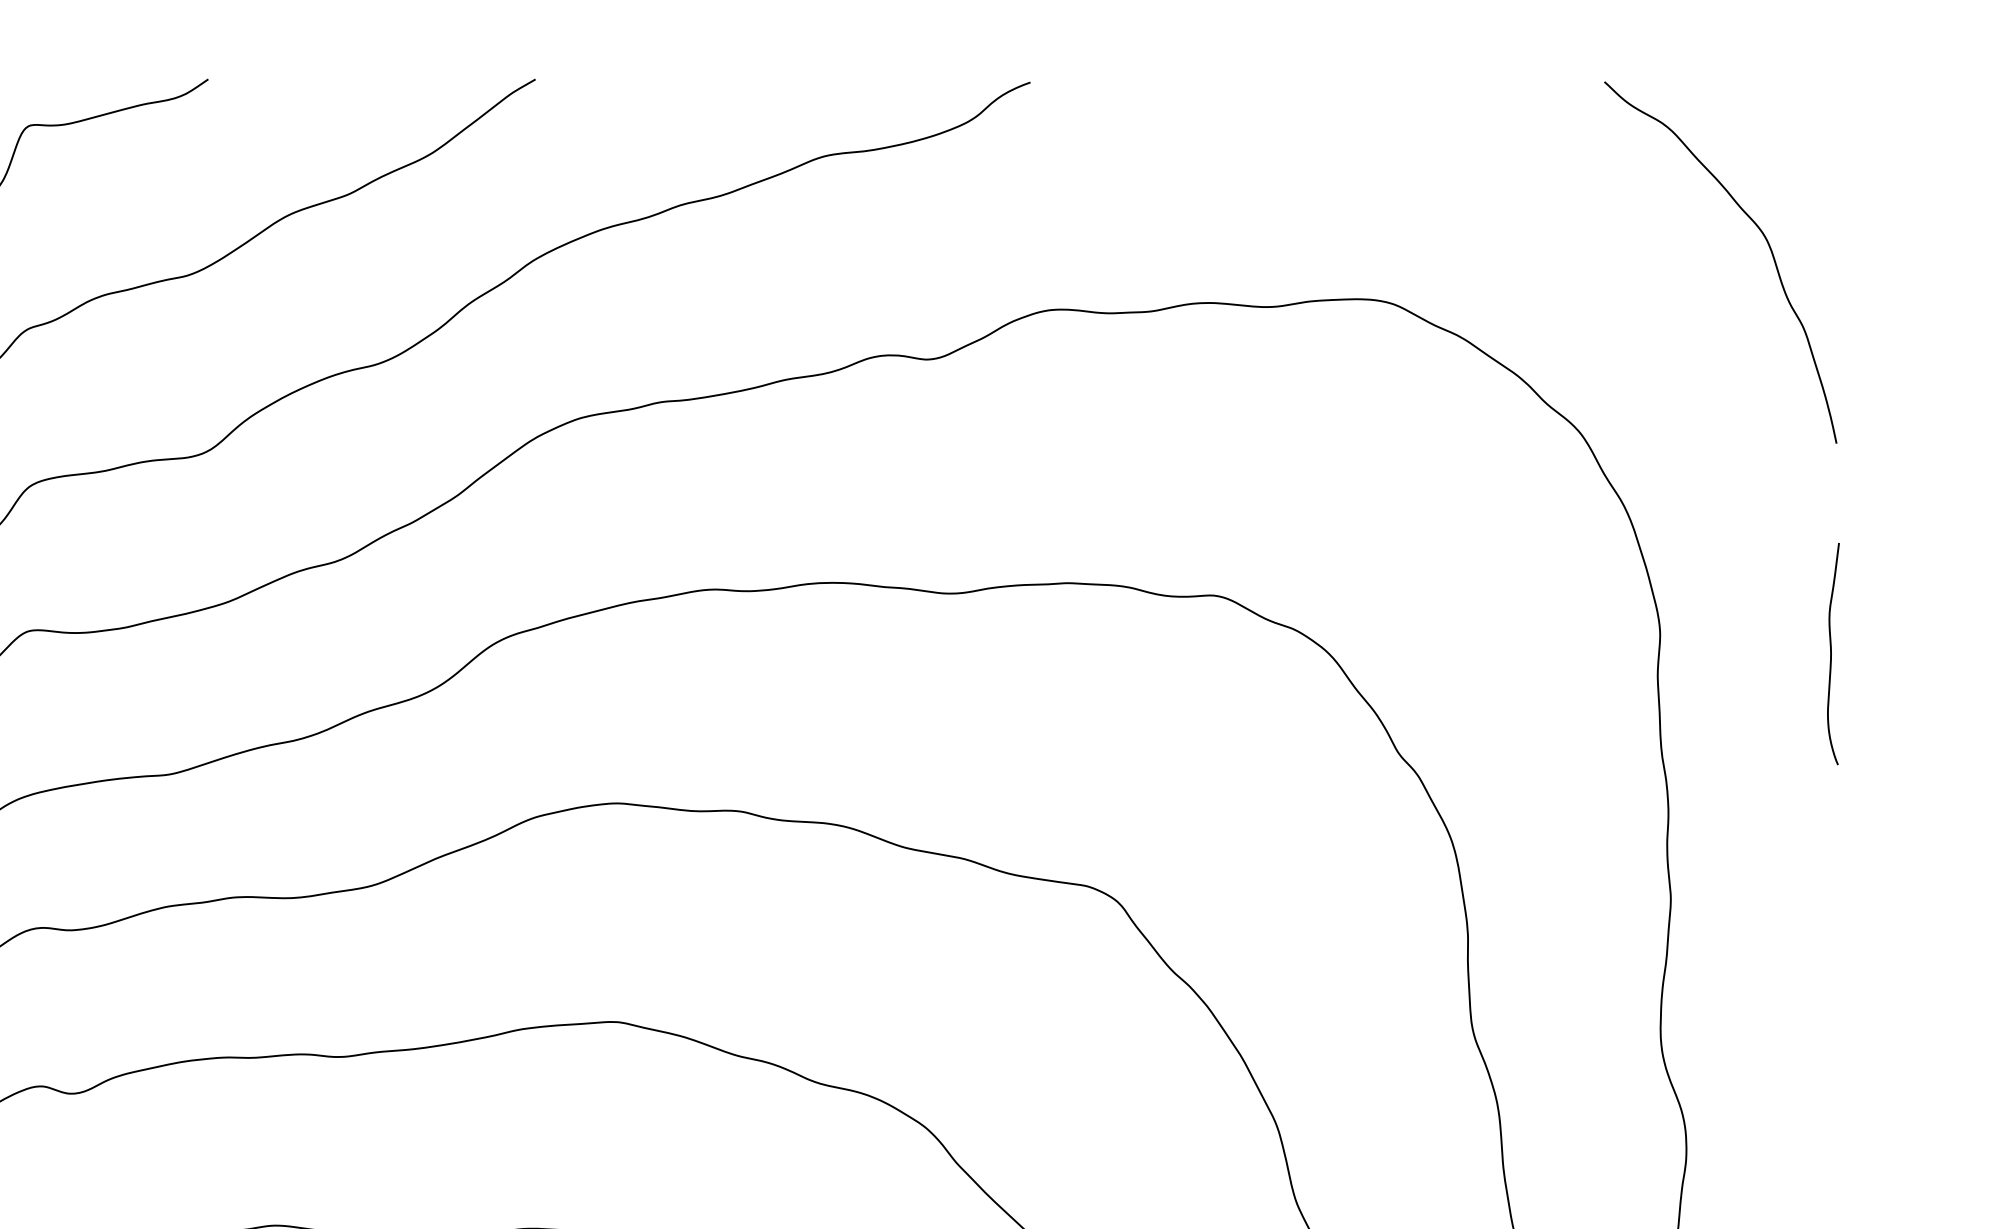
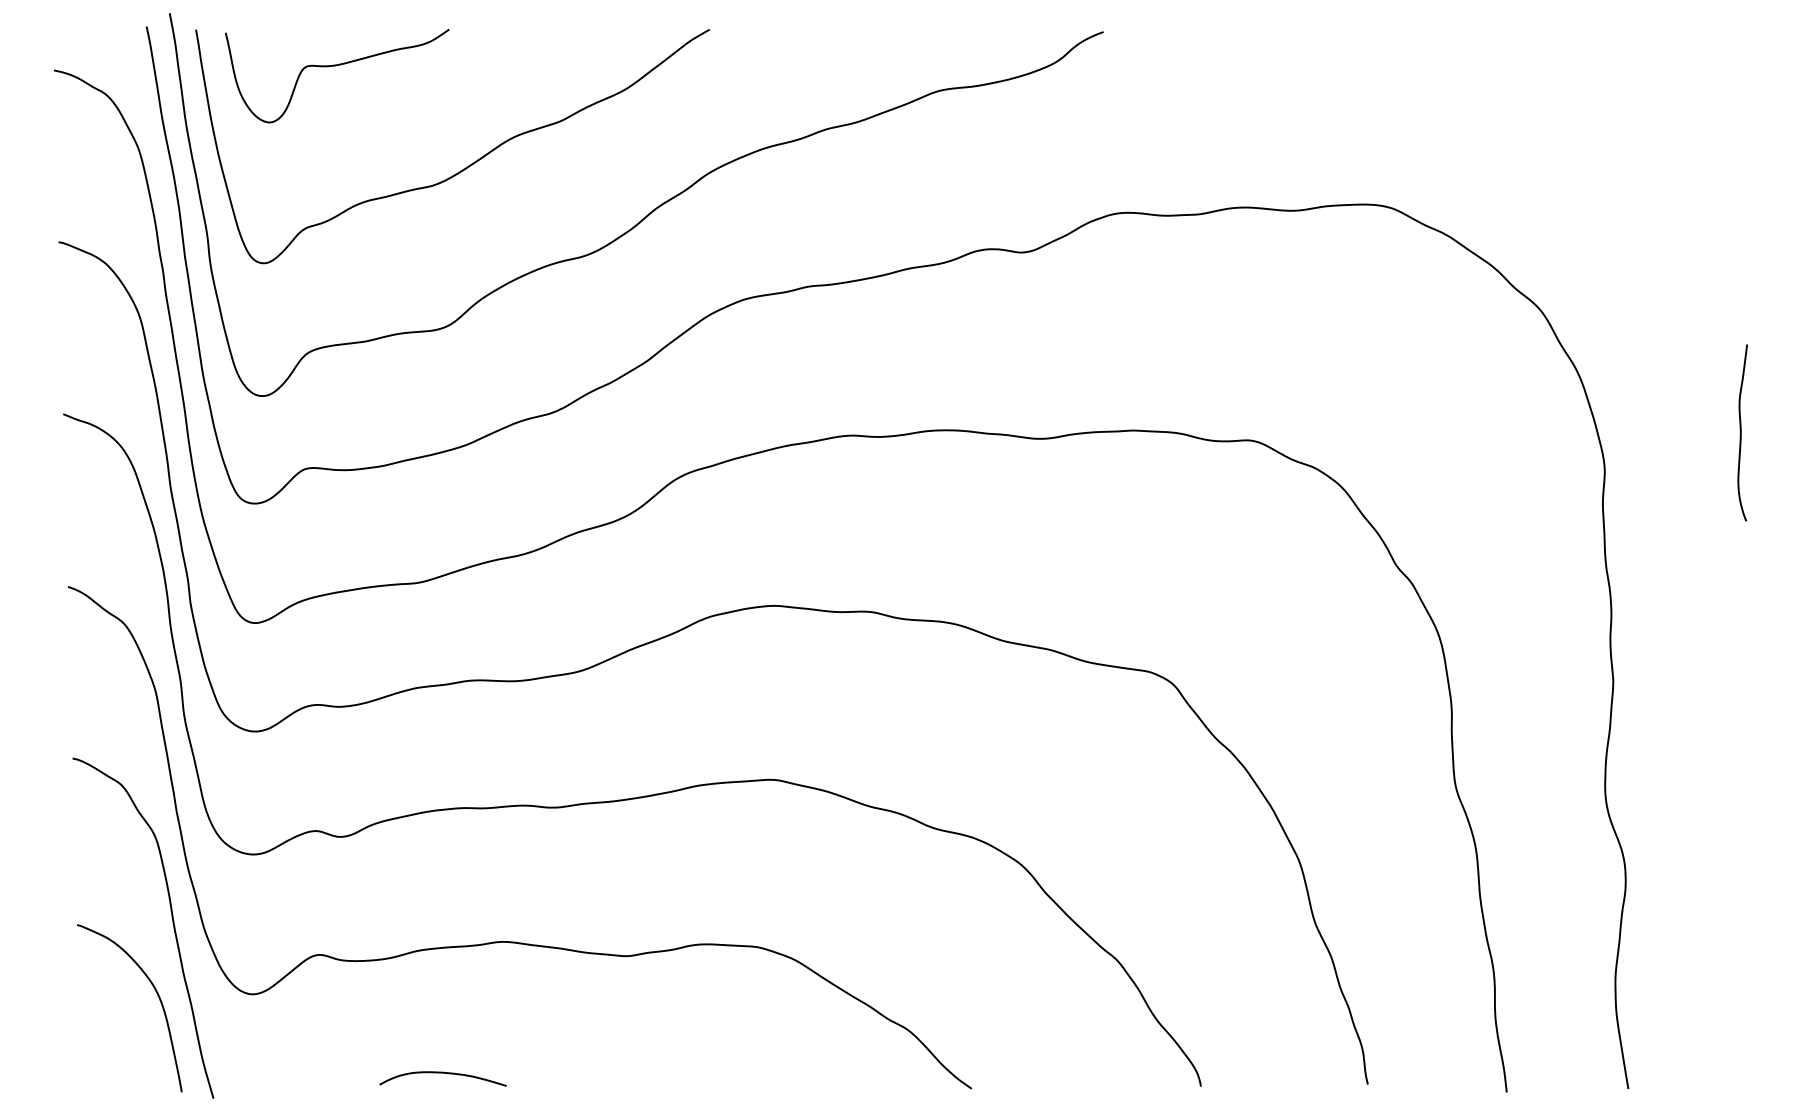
curve: (1761, 233) -> (1685, 152), removed
curve: (1831, 653) -> (1741, 432), moved

